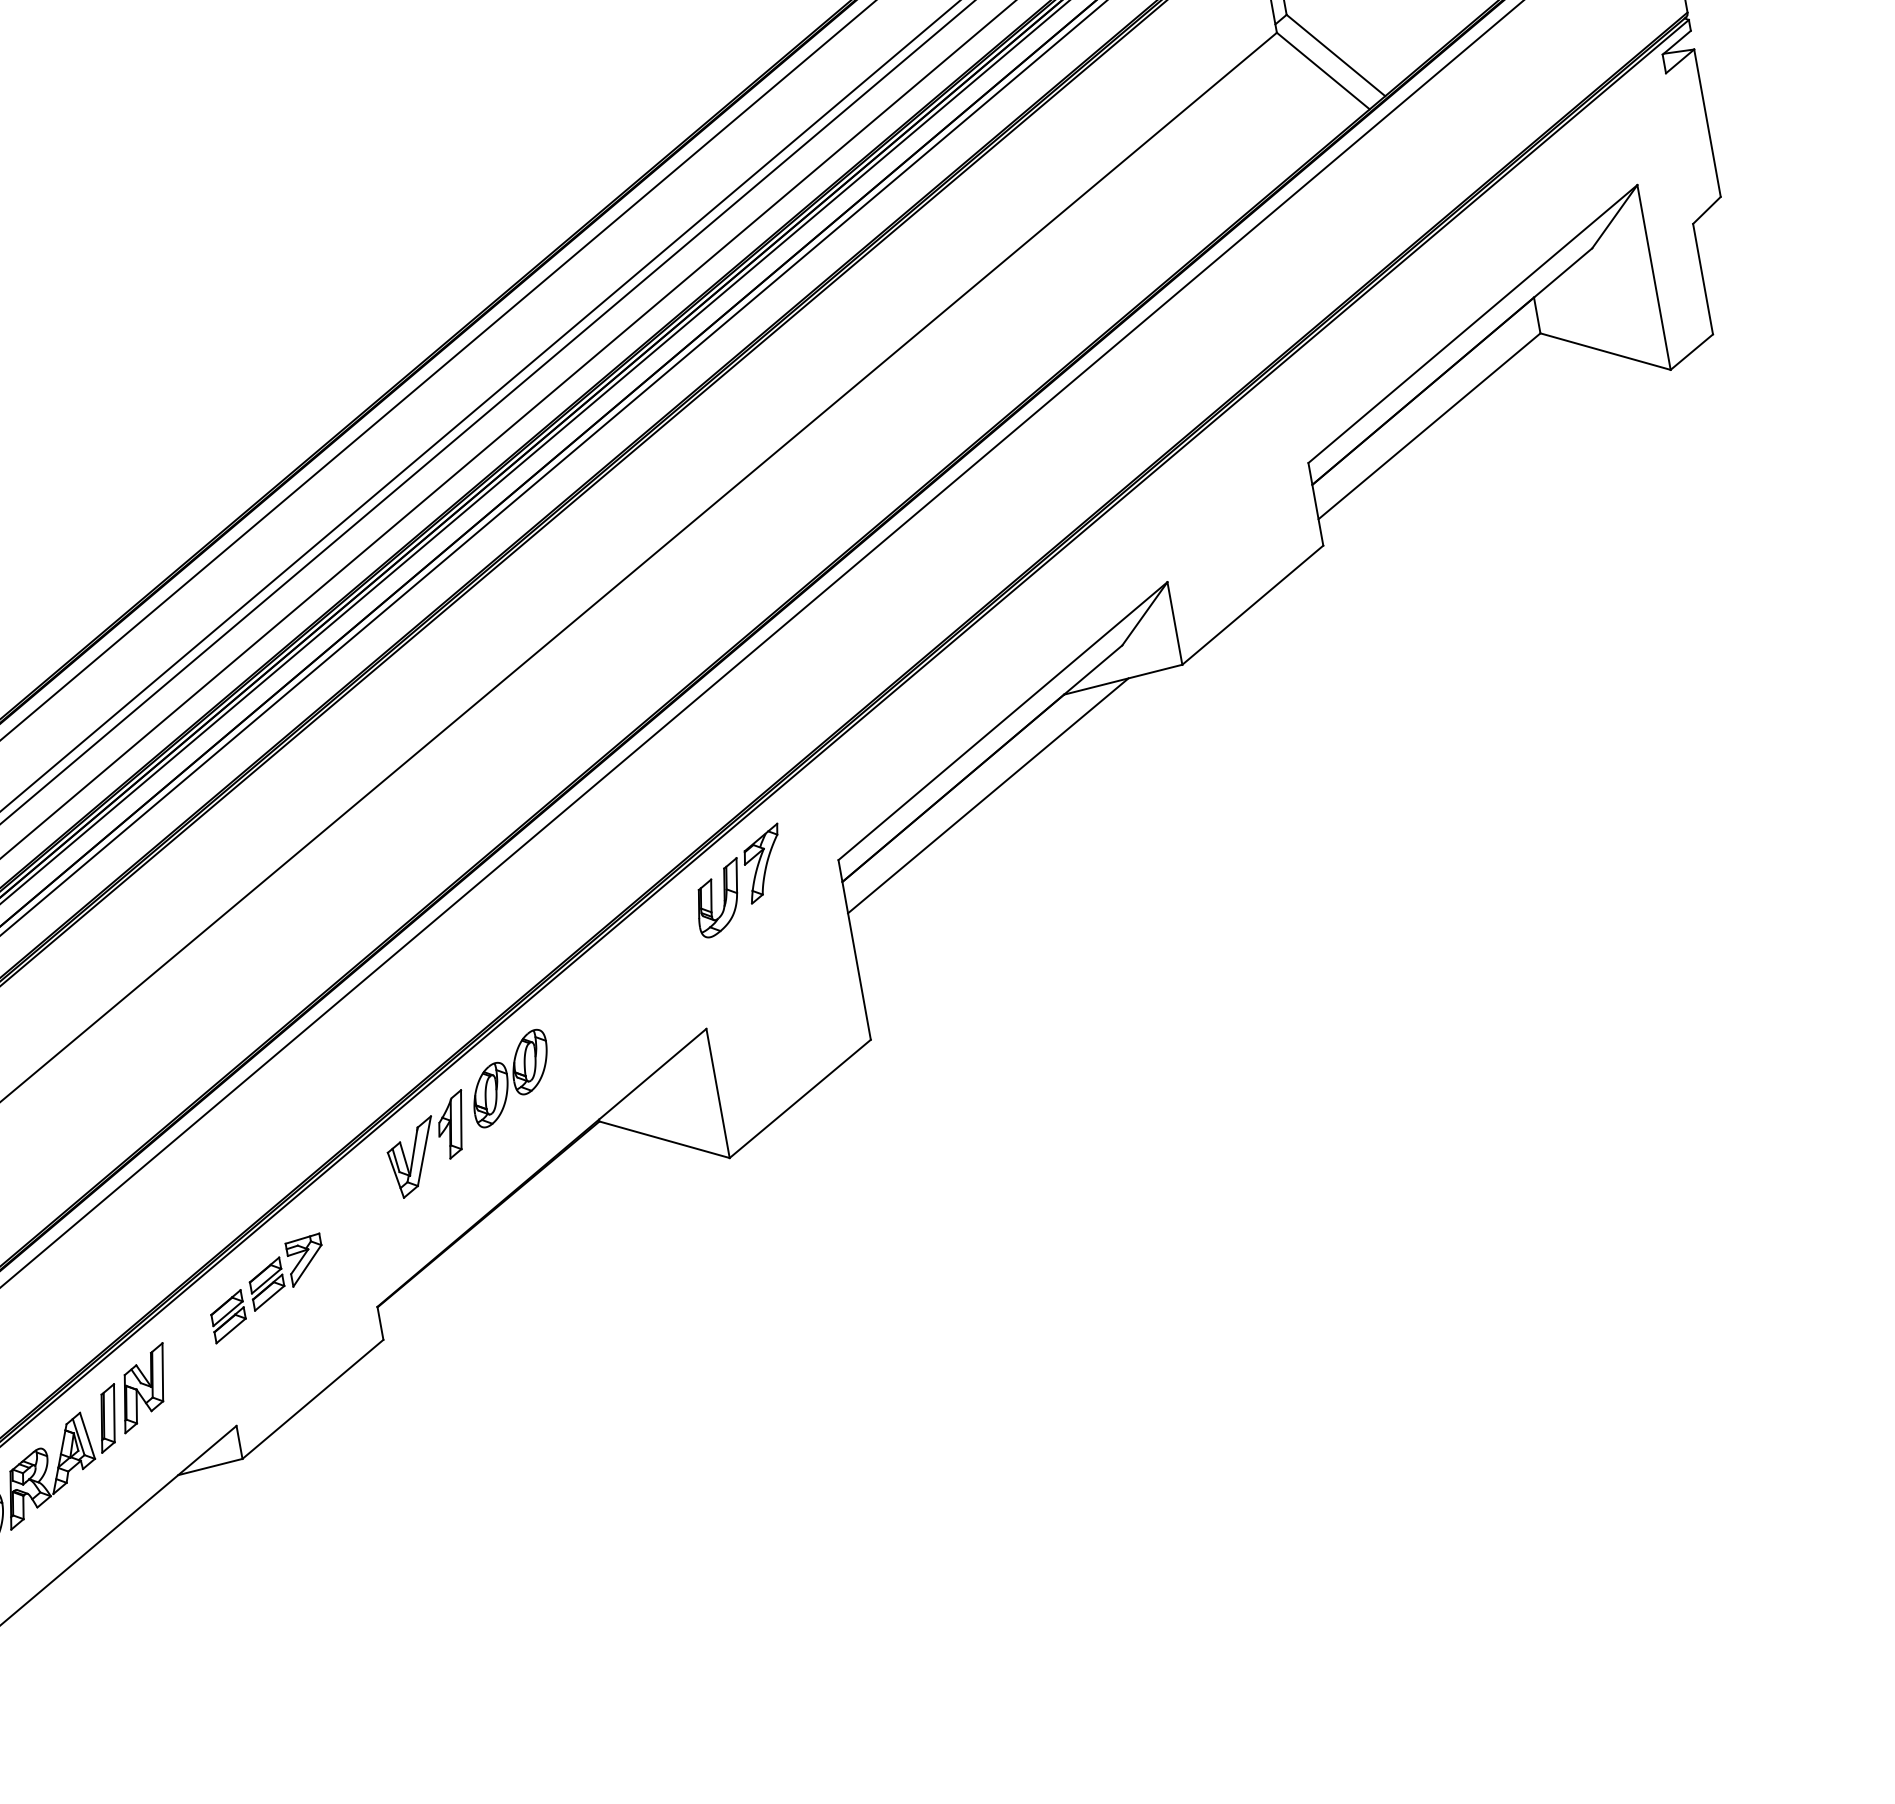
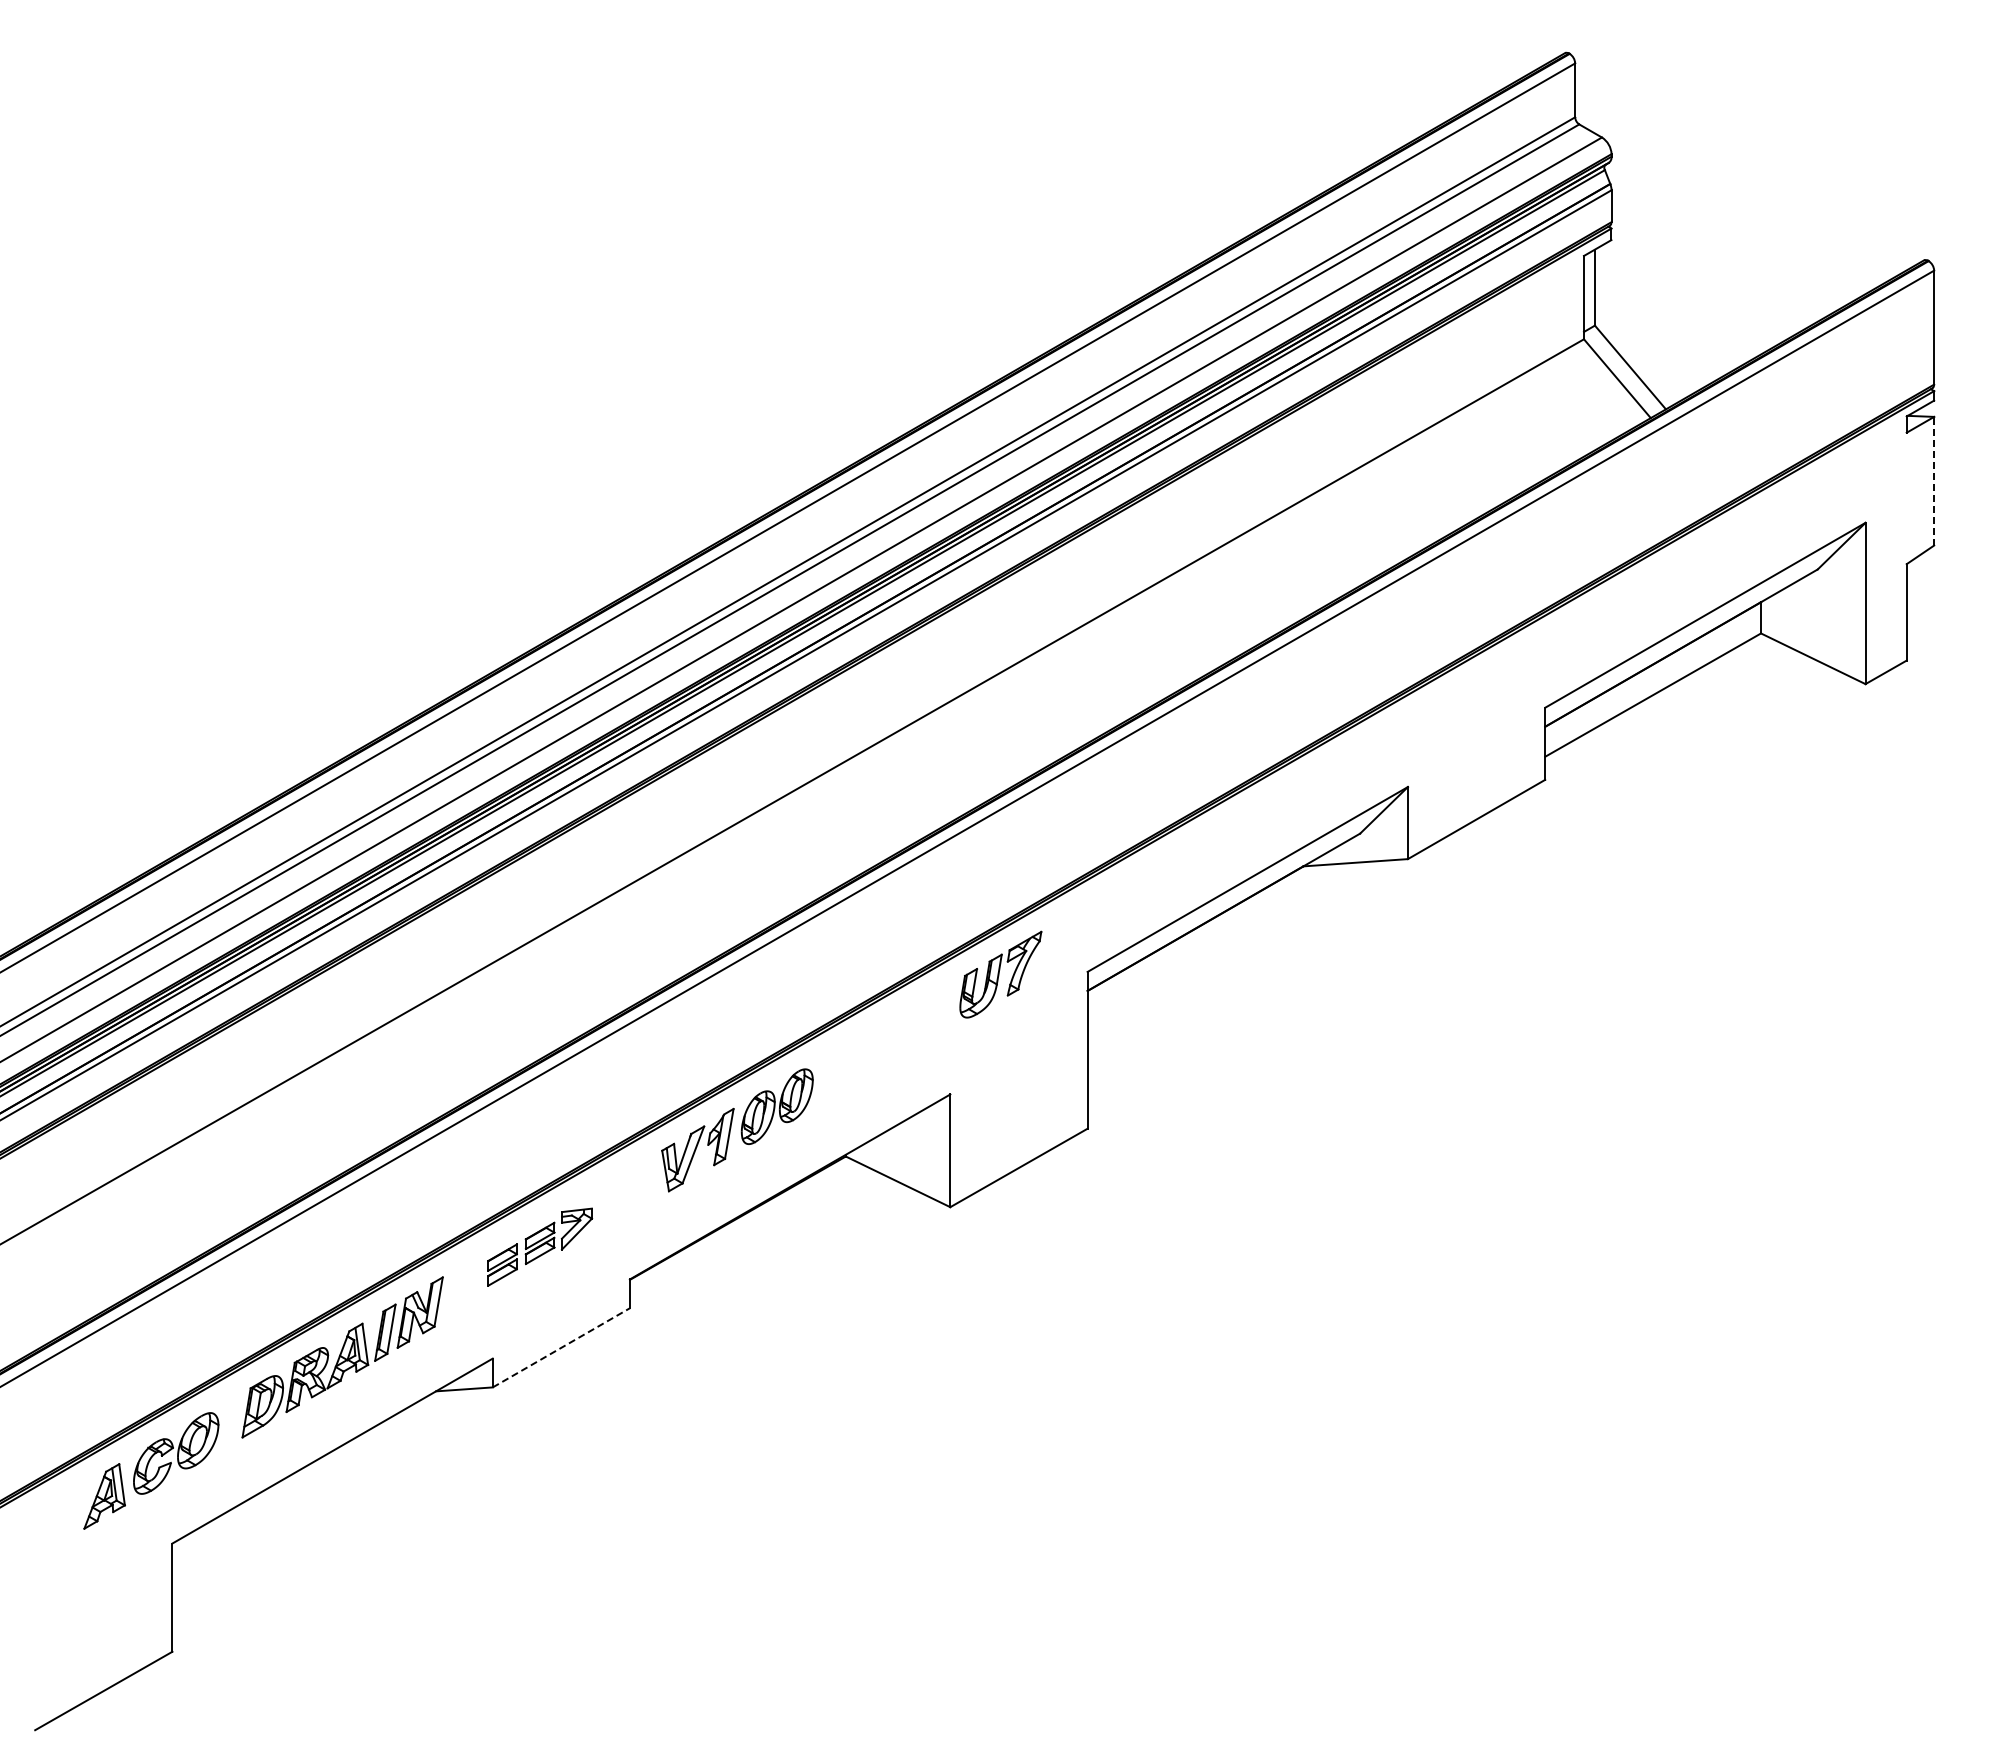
line: (1707, 122) -> (1934, 480), solid -> dashed
line: (987, 796) -> (1223, 940), removed
line: (313, 1399) -> (561, 1347), solid -> dashed

